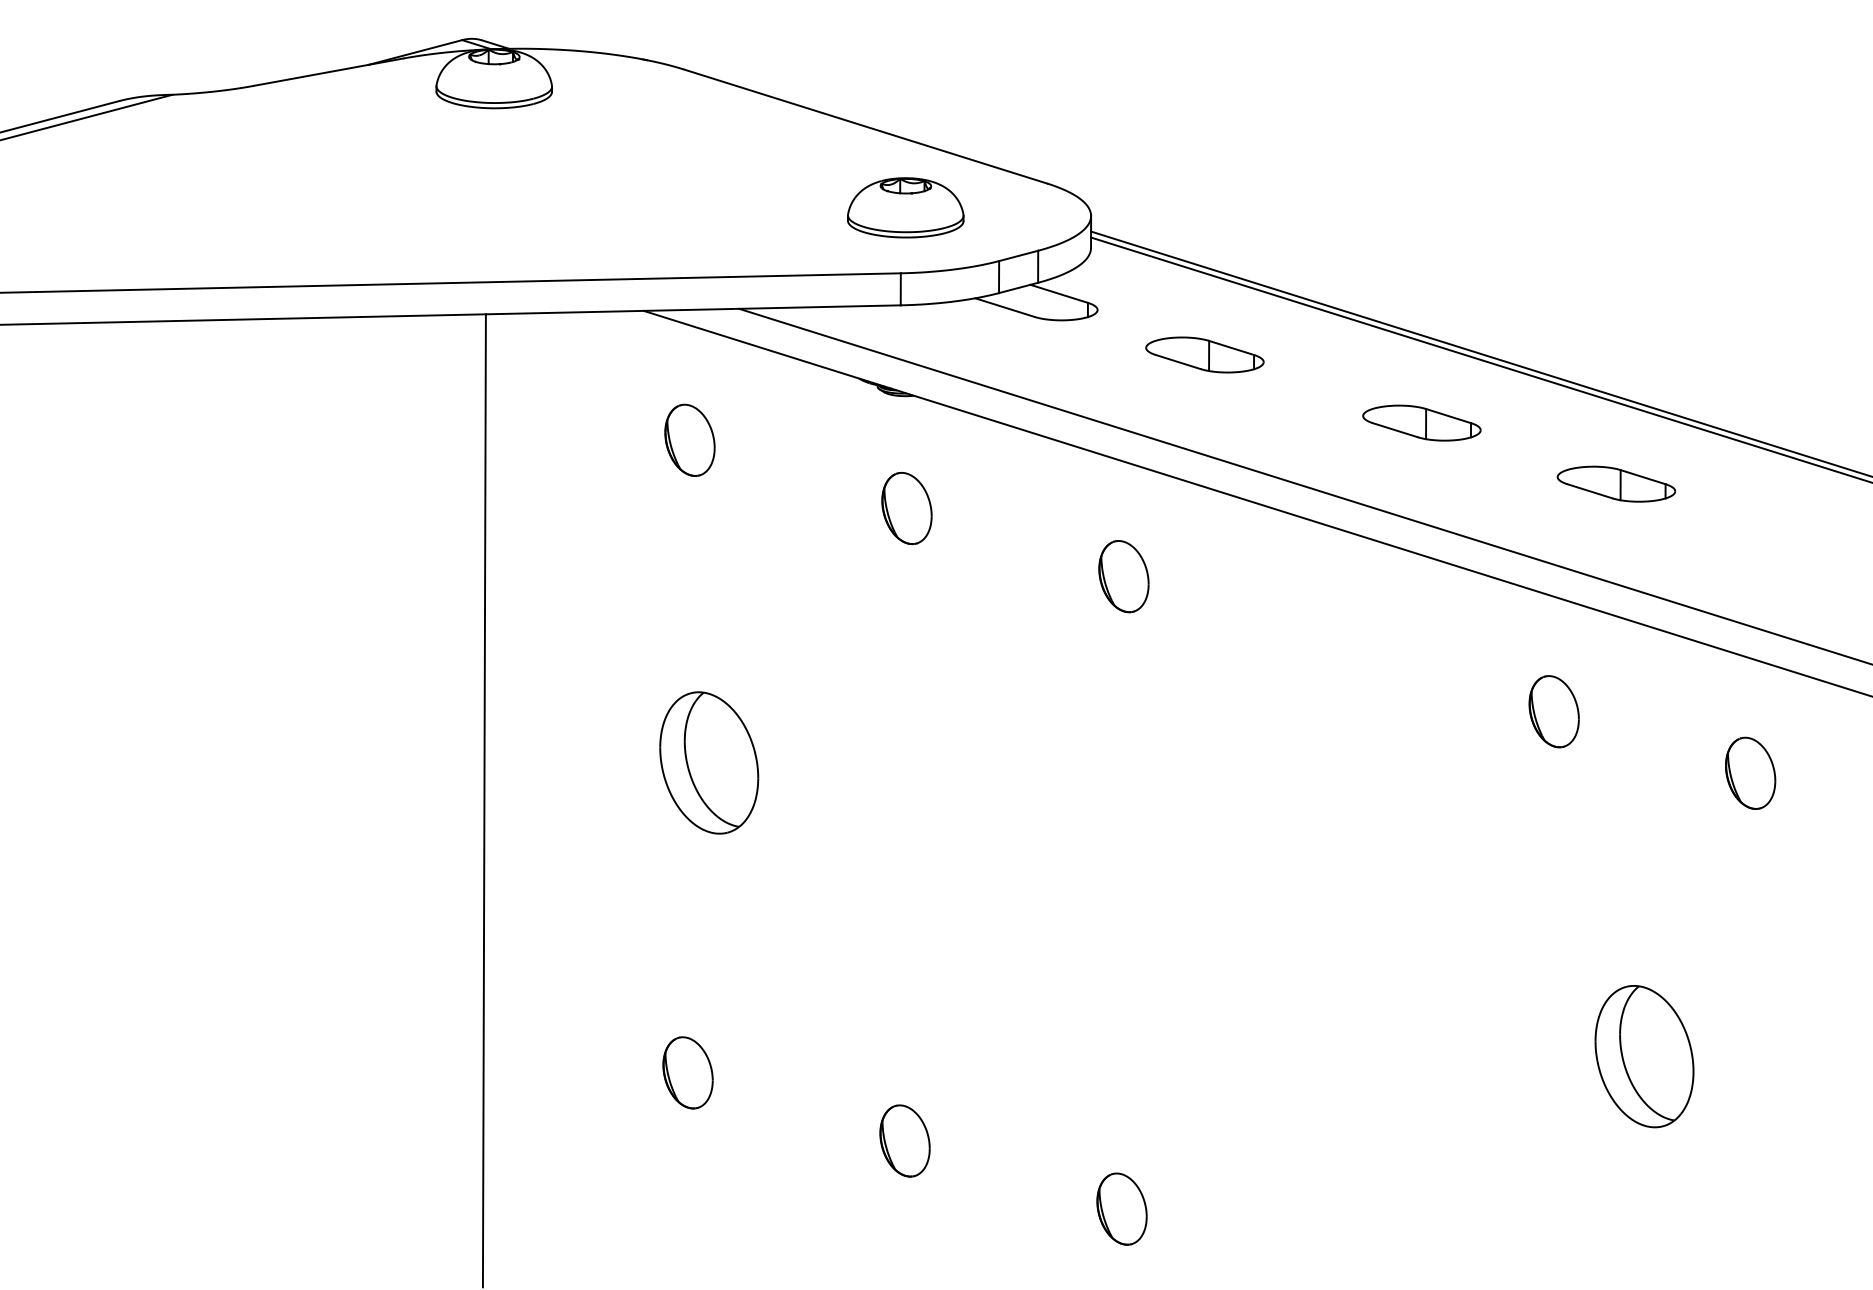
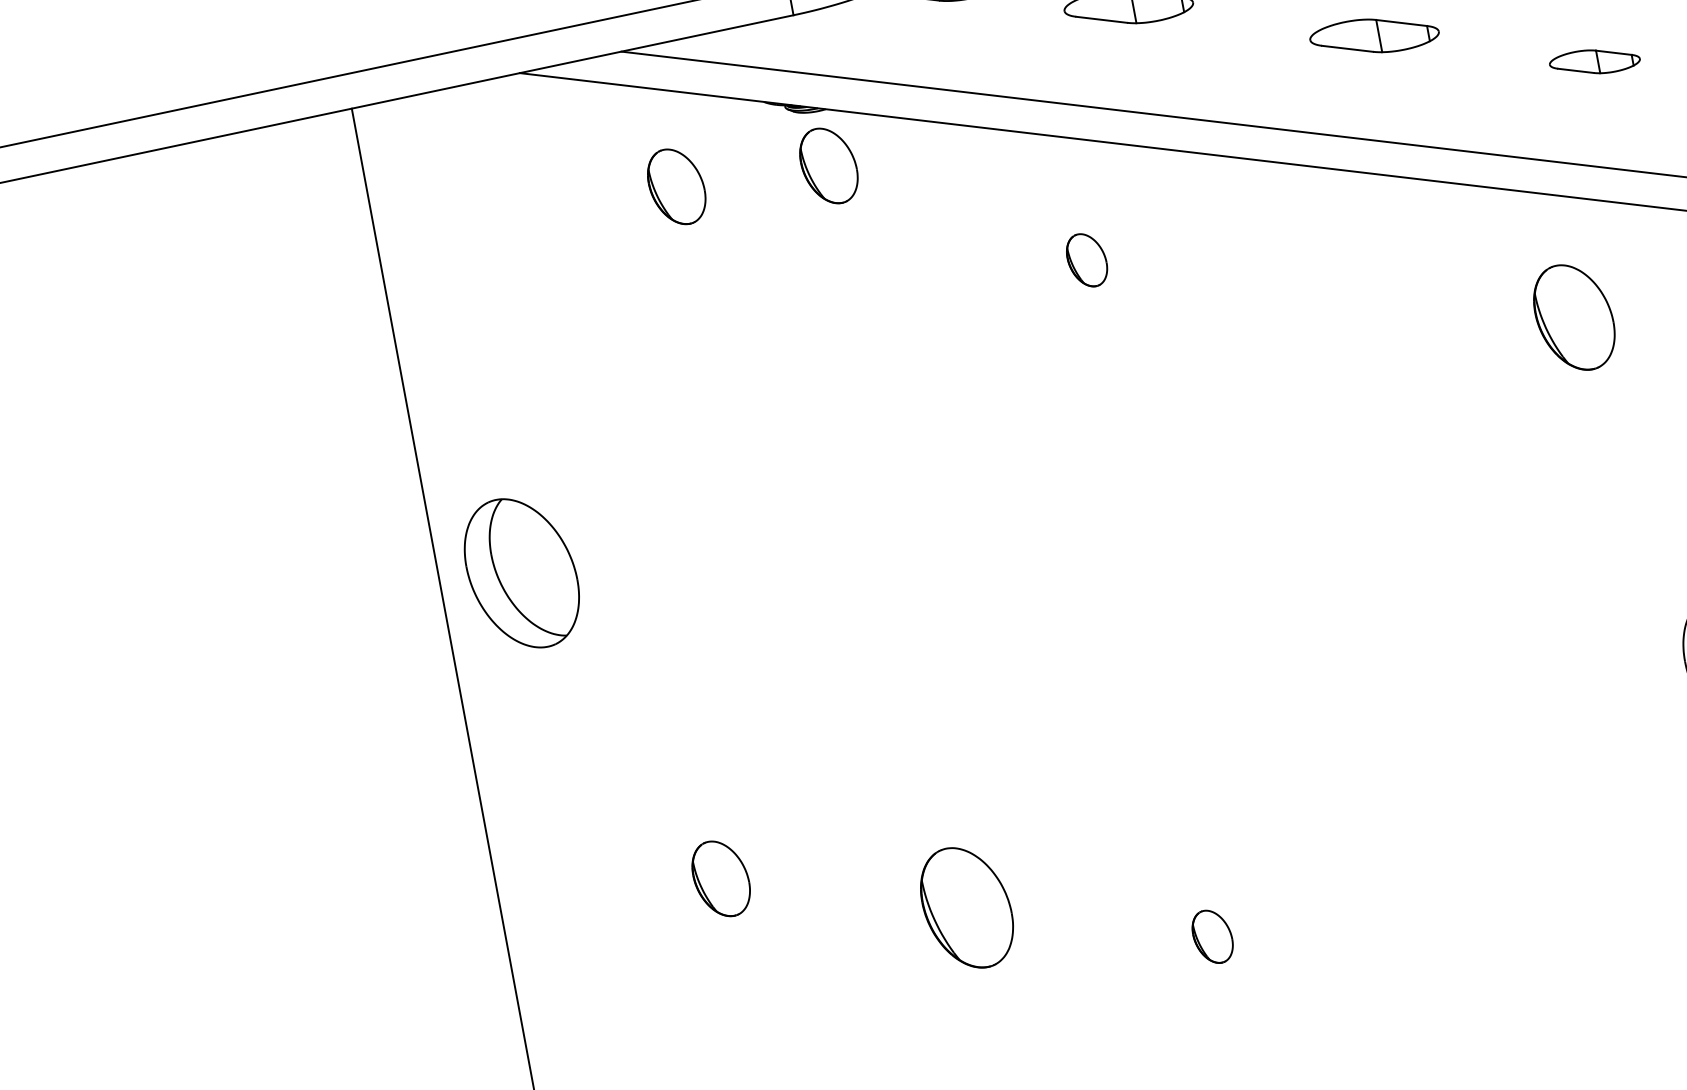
part: (689, 439) -> (676, 186), moved
part: (1616, 483) -> (1594, 61), size x0.7
part: (906, 508) -> (828, 166), moved
part: (1123, 576) -> (1086, 260), size x0.7
part: (1553, 711) -> (1573, 317), size x1.4
part: (709, 762) -> (522, 572), moved
part: (904, 1140) -> (966, 907), size x1.6
part: (1121, 1208) -> (1212, 936), size x0.7

